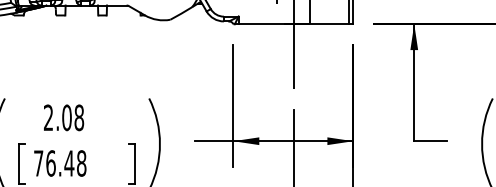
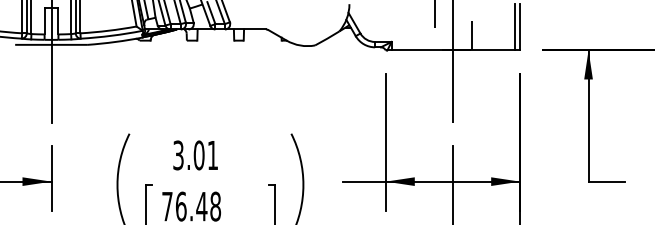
text: (63, 117) -> (195, 155), 2.08 -> 3.01

